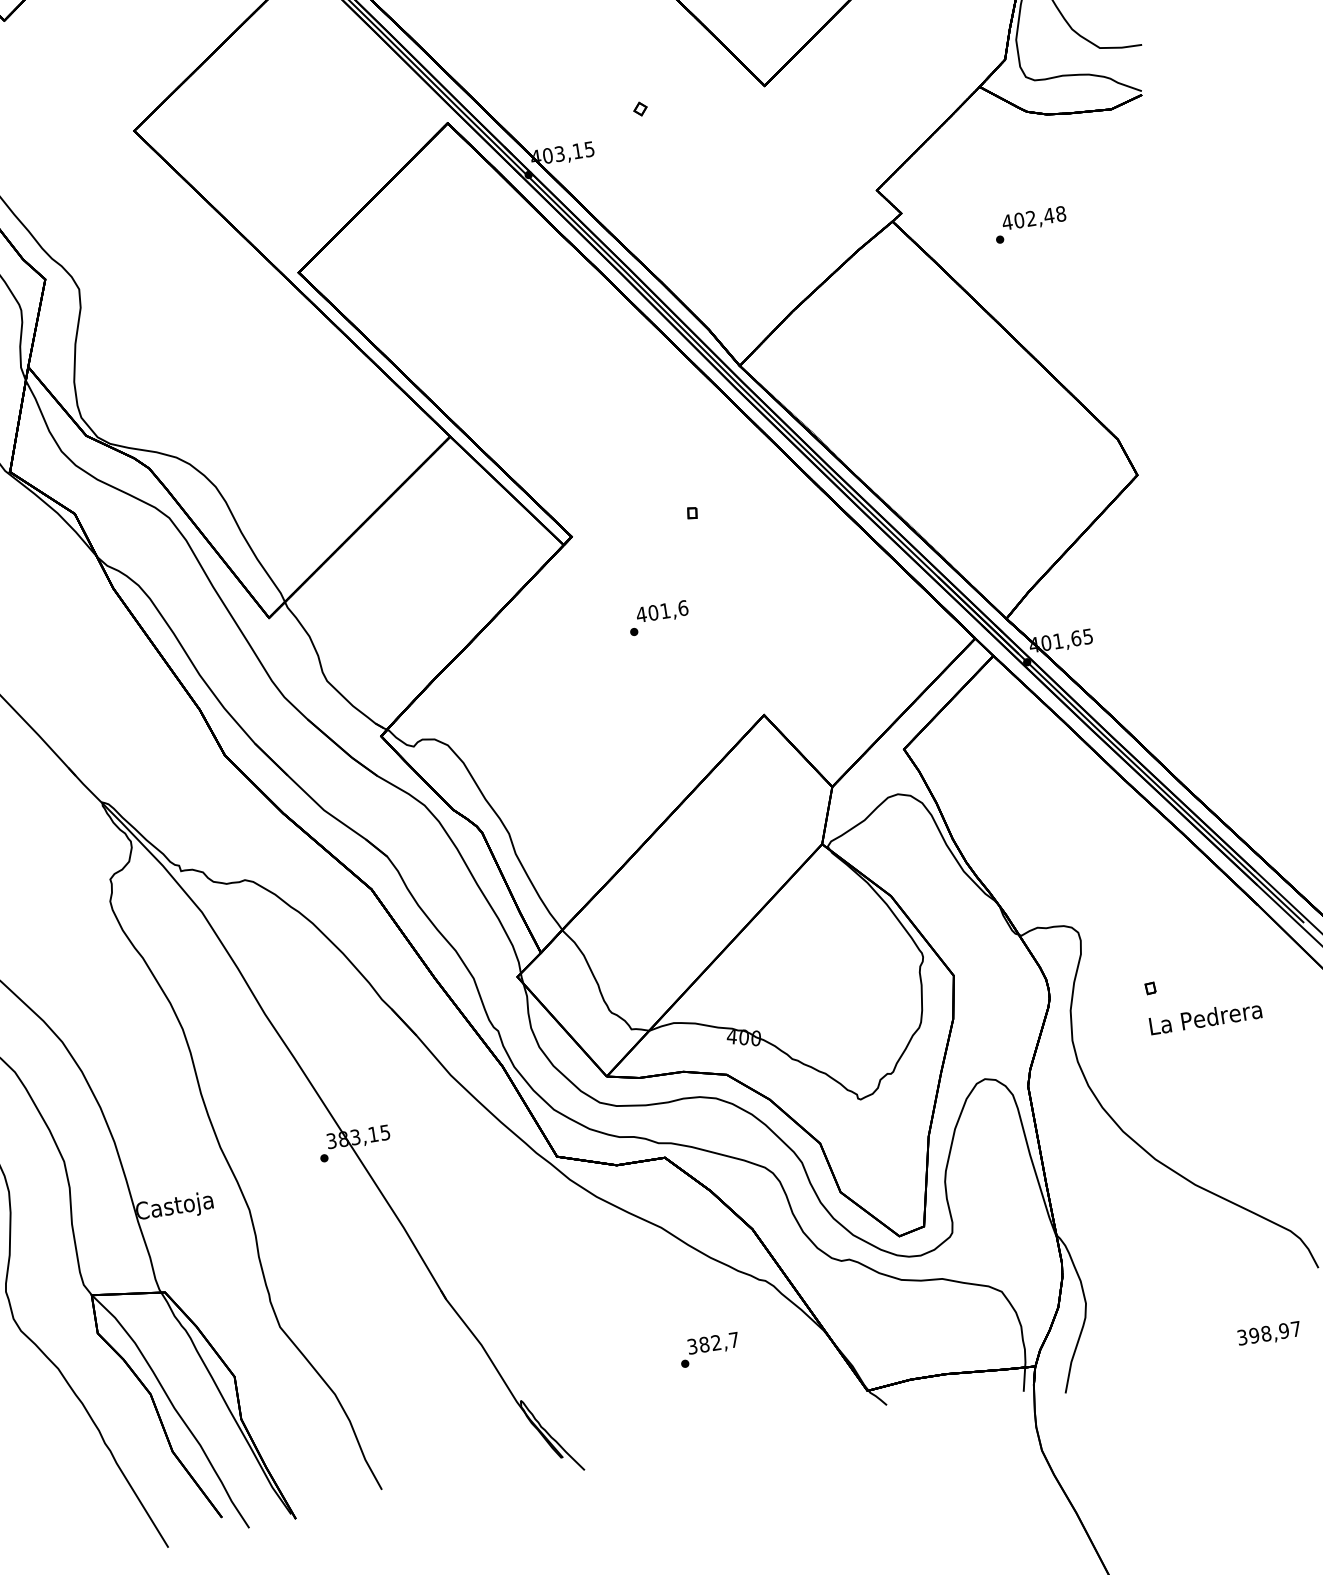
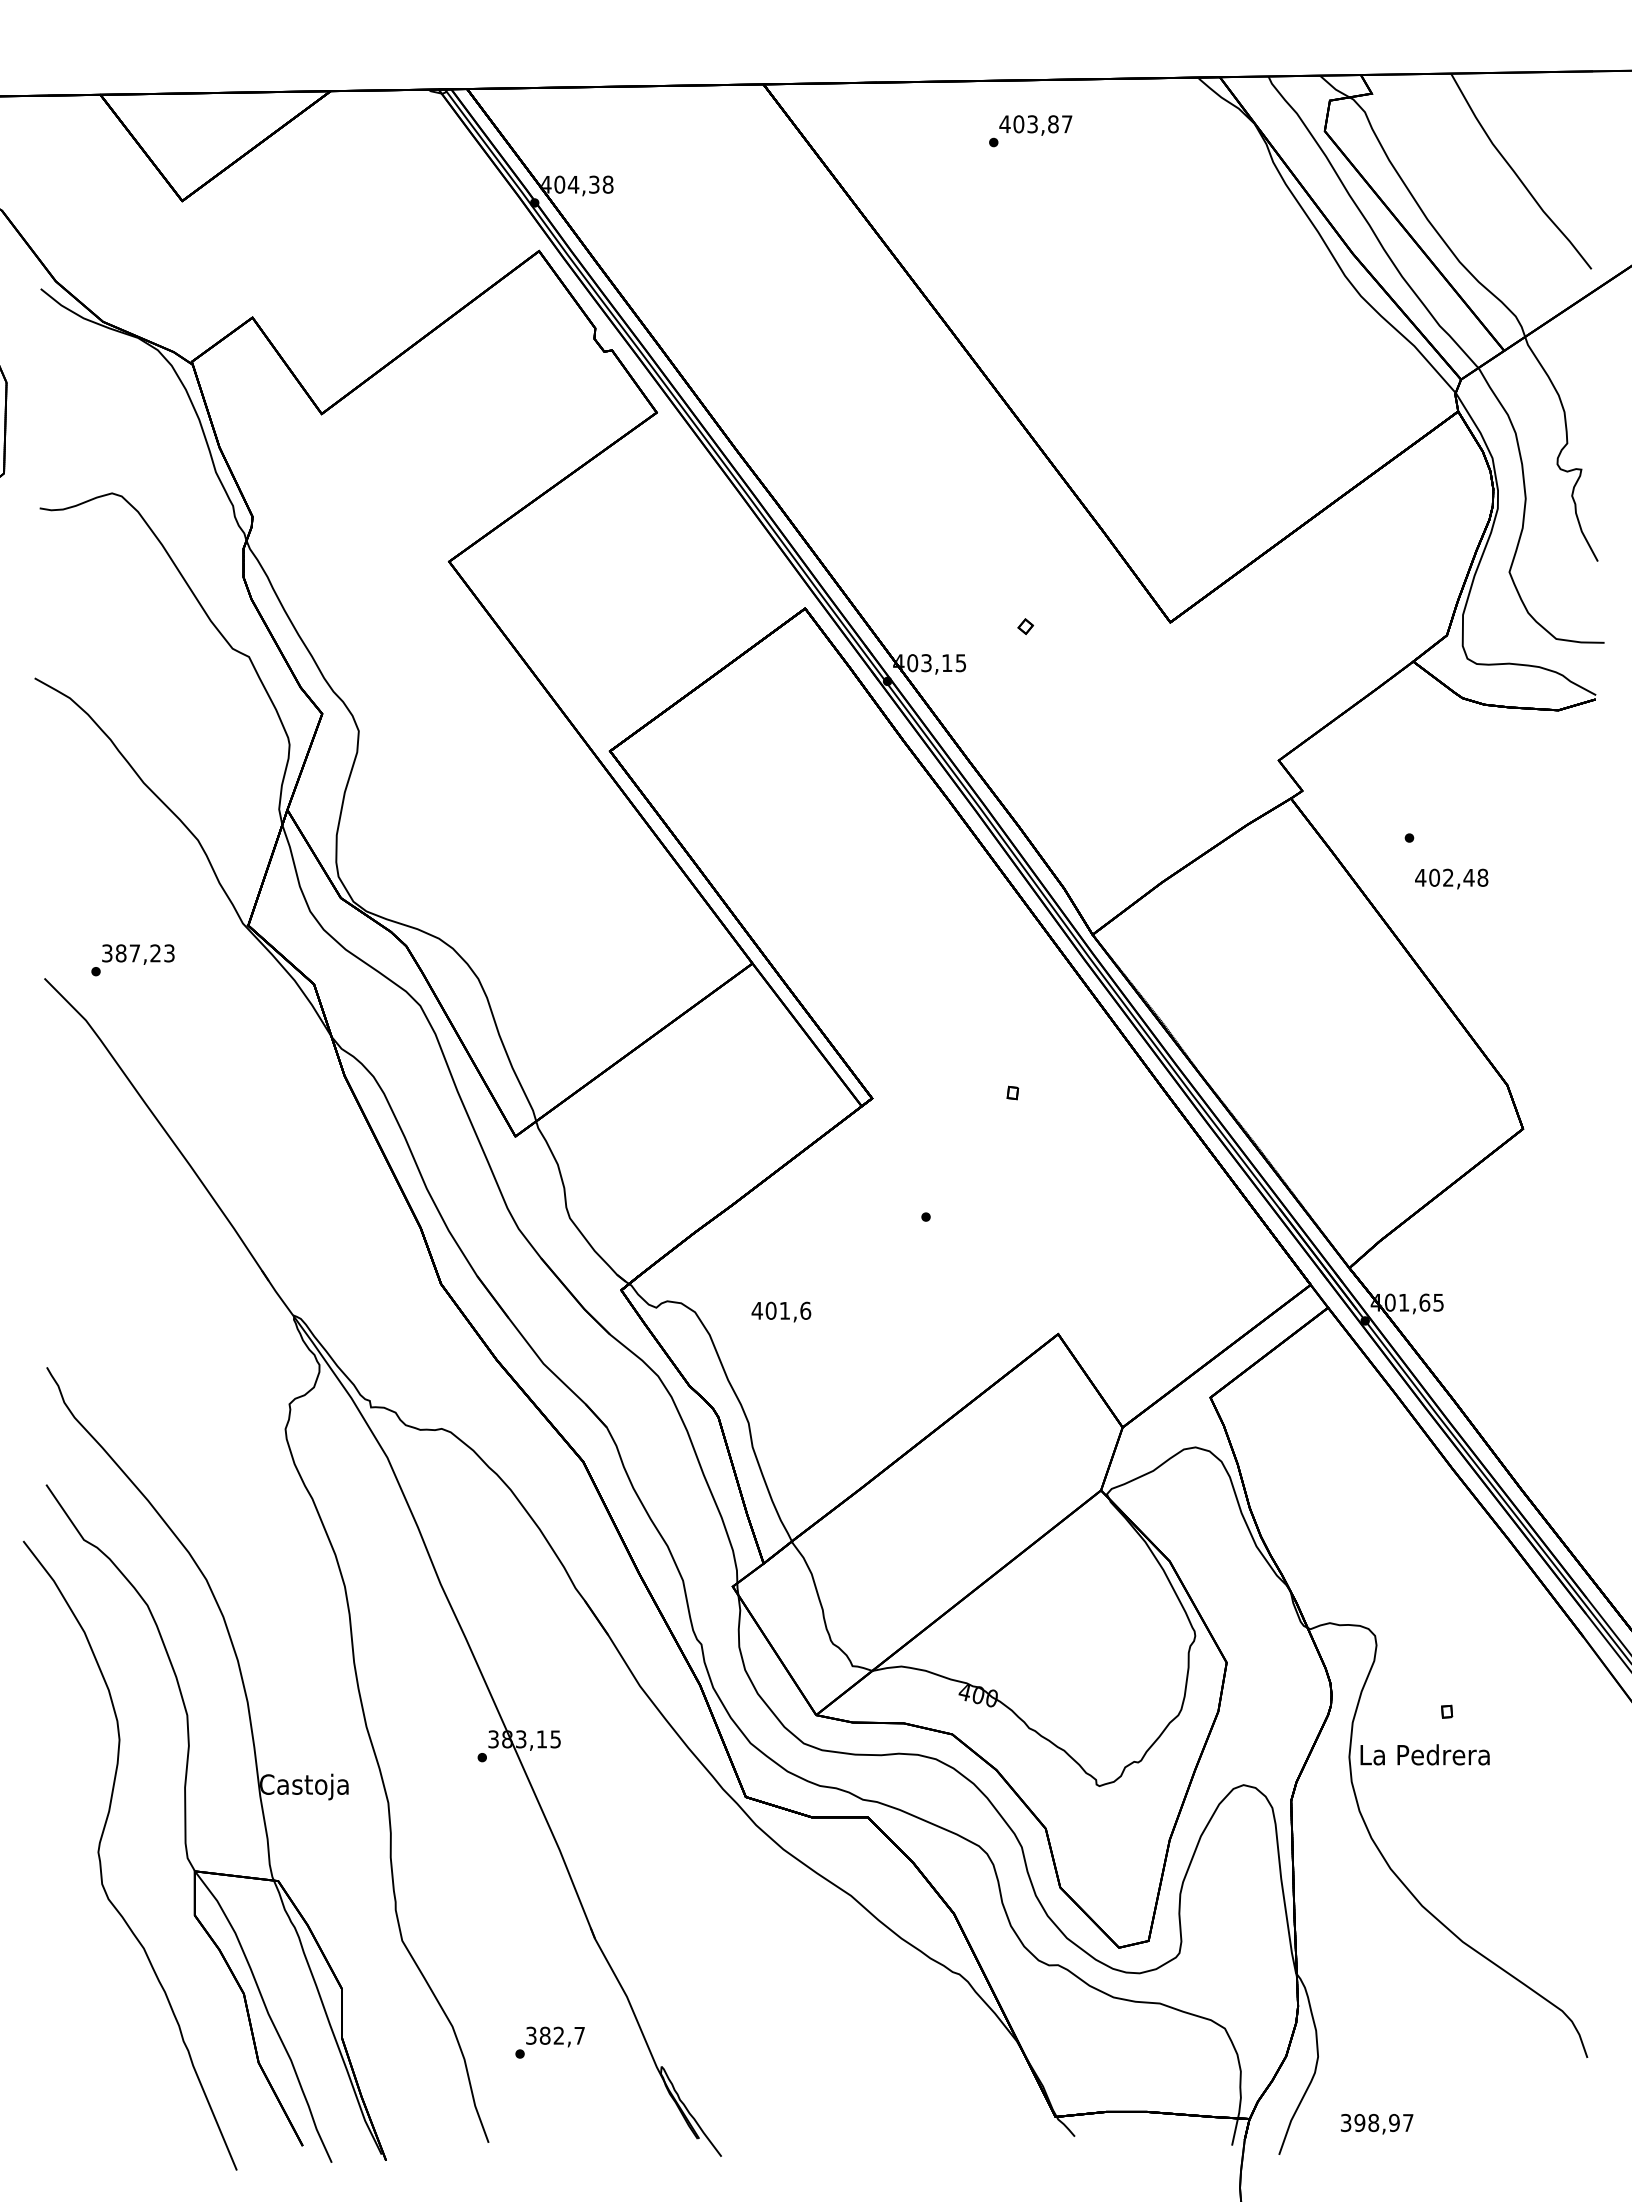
text: (1034, 218) -> (1451, 878), moved
text: (662, 612) -> (781, 1311), moved
text: (1205, 1017) -> (1424, 1754), moved
text: (1269, 1334) -> (1377, 2124), moved
text: (709, 1349) -> (549, 2042), moved

